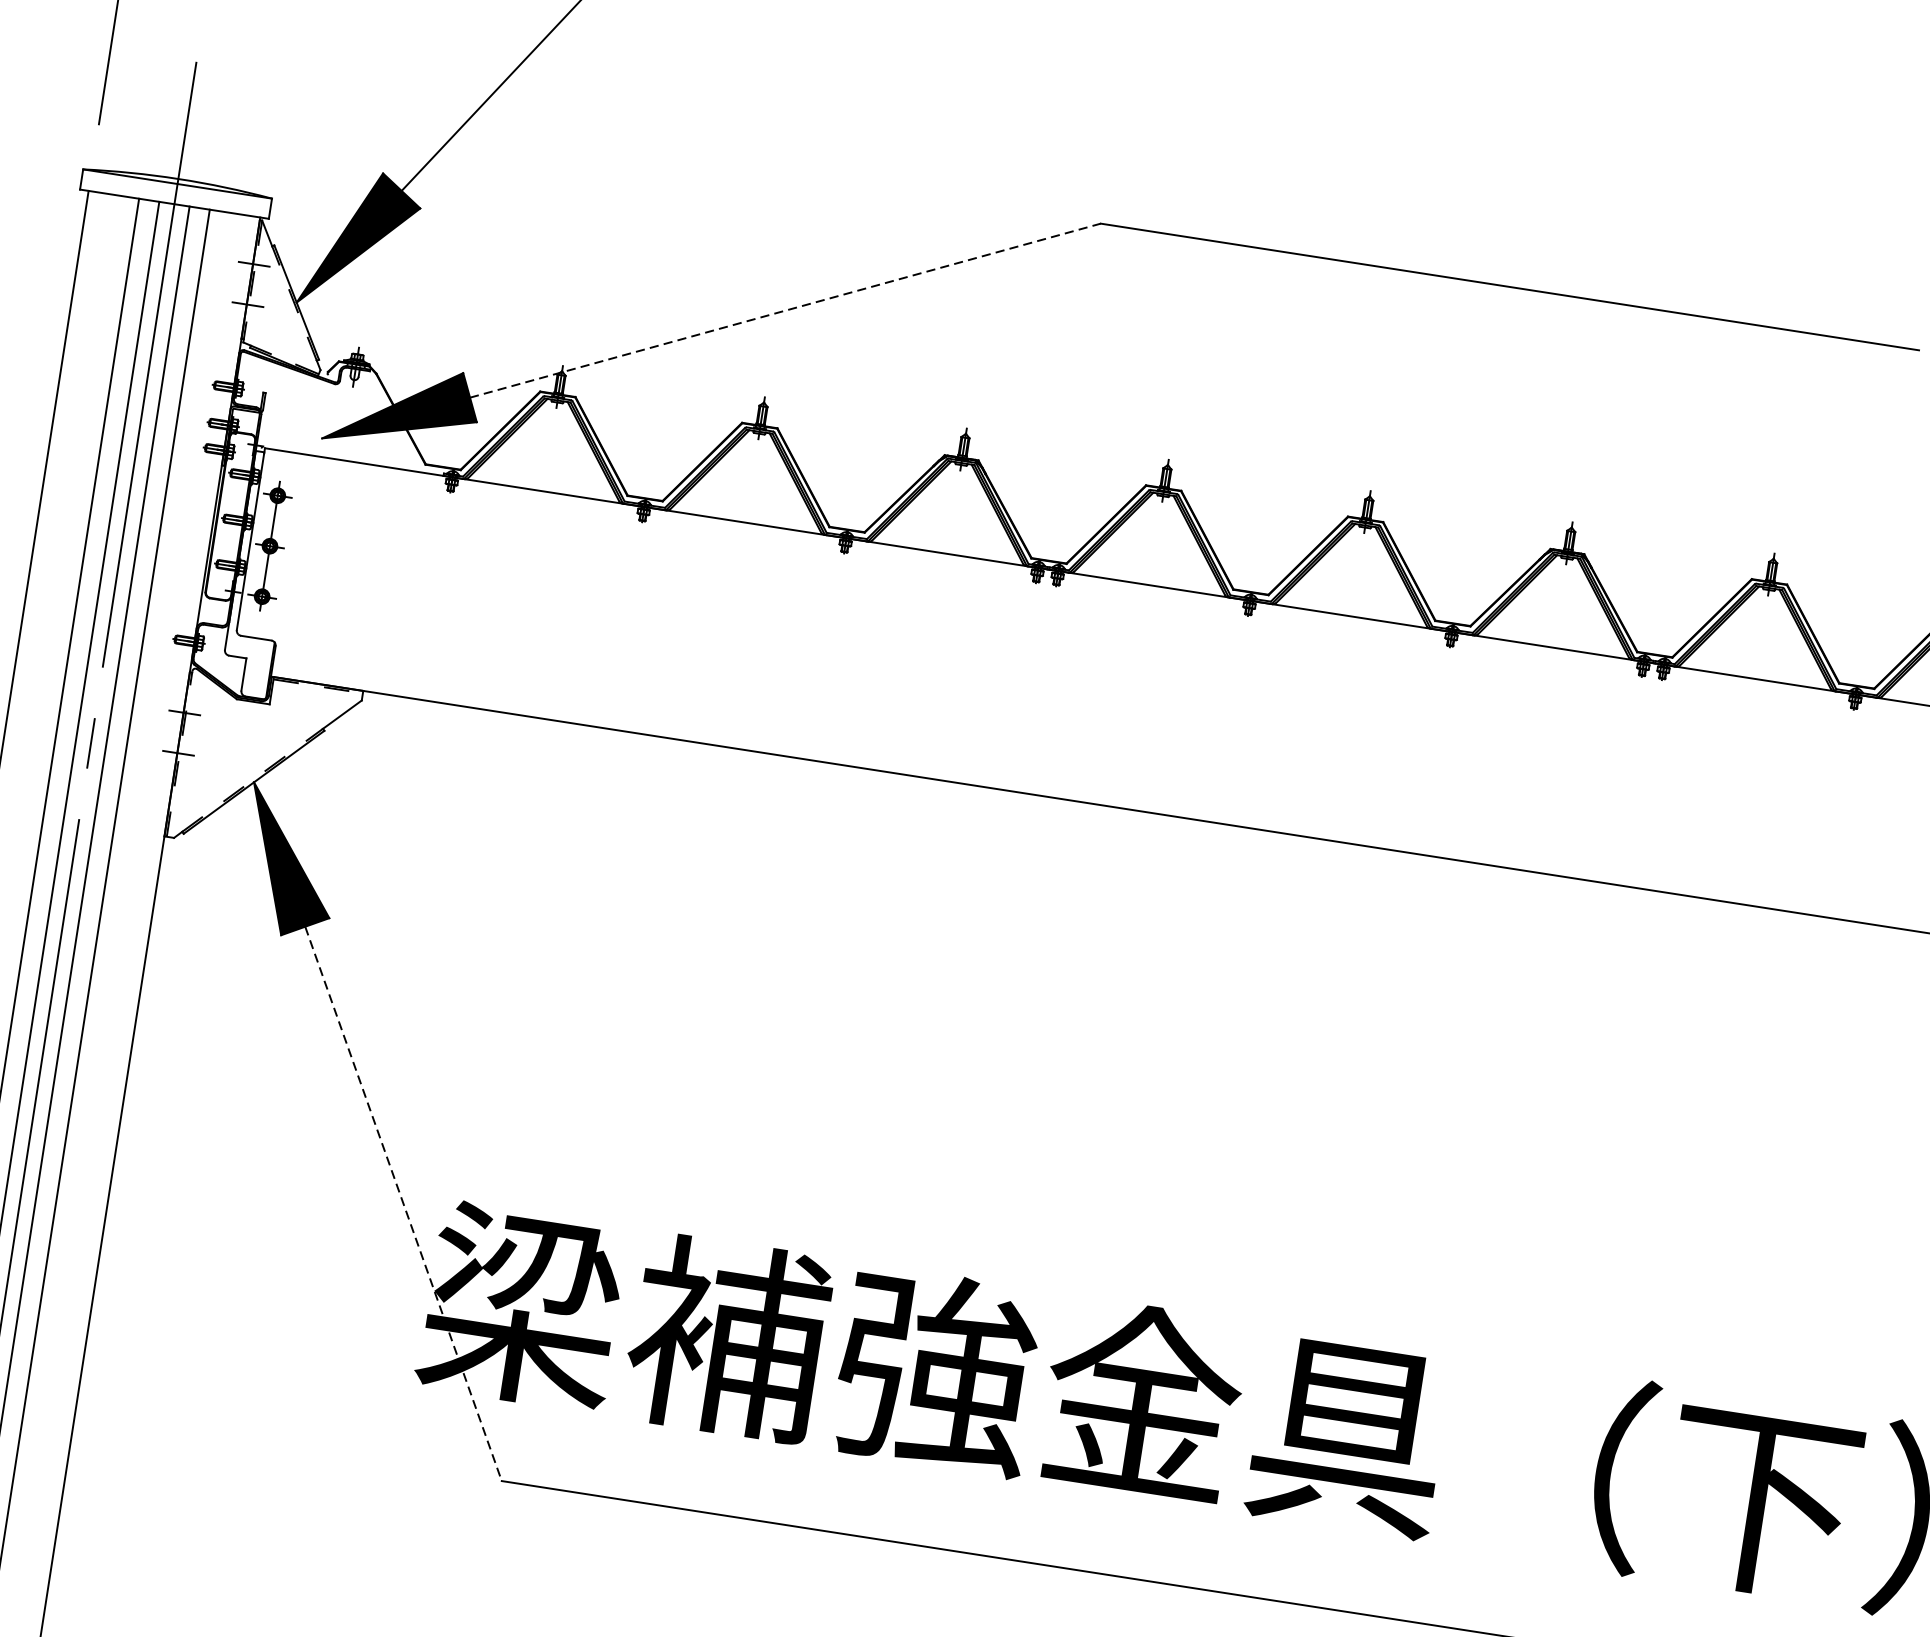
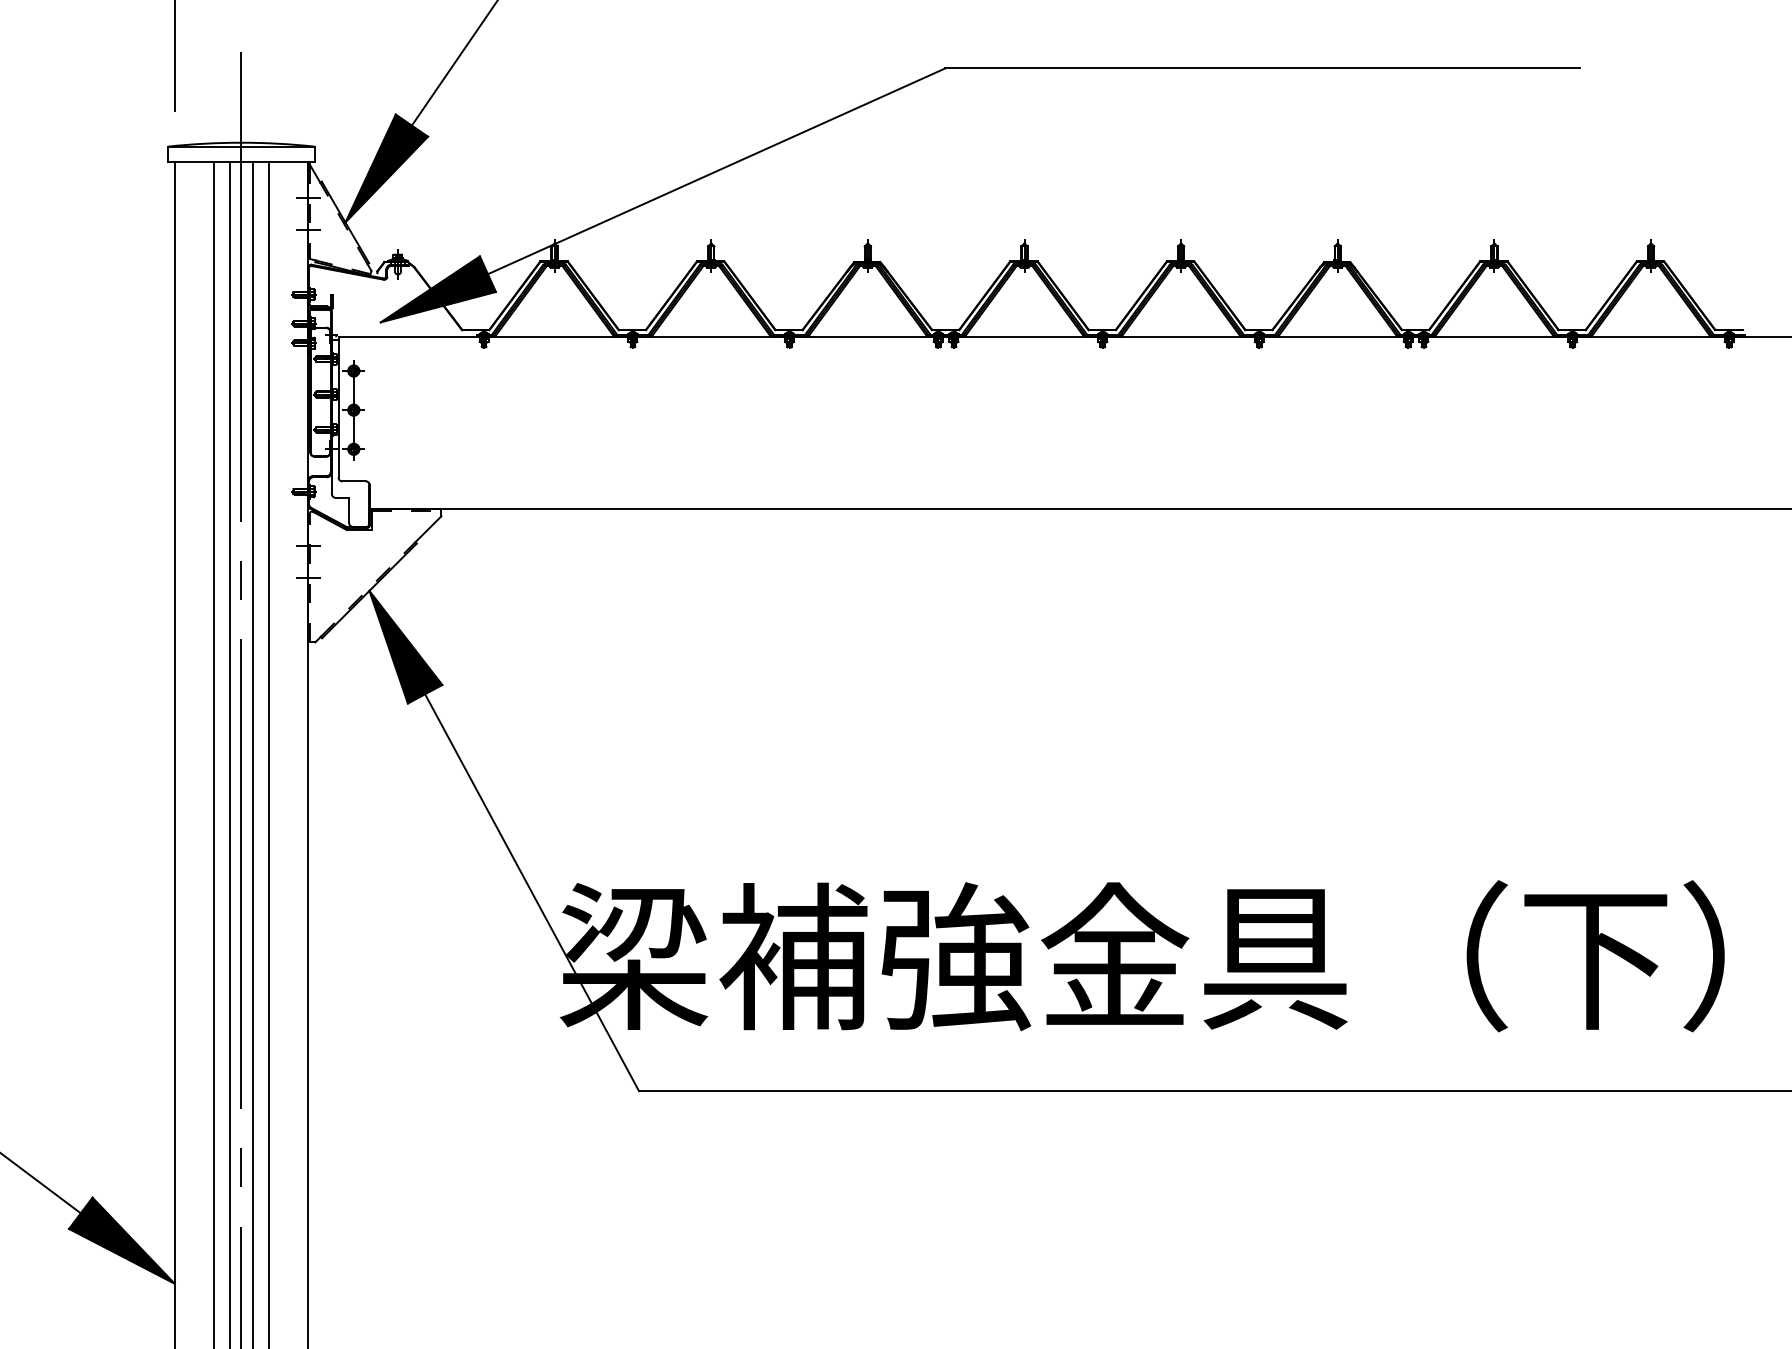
line: (785, 310) -> (716, 171), dashed -> solid
line: (403, 1204) -> (532, 893), dashed -> solid

